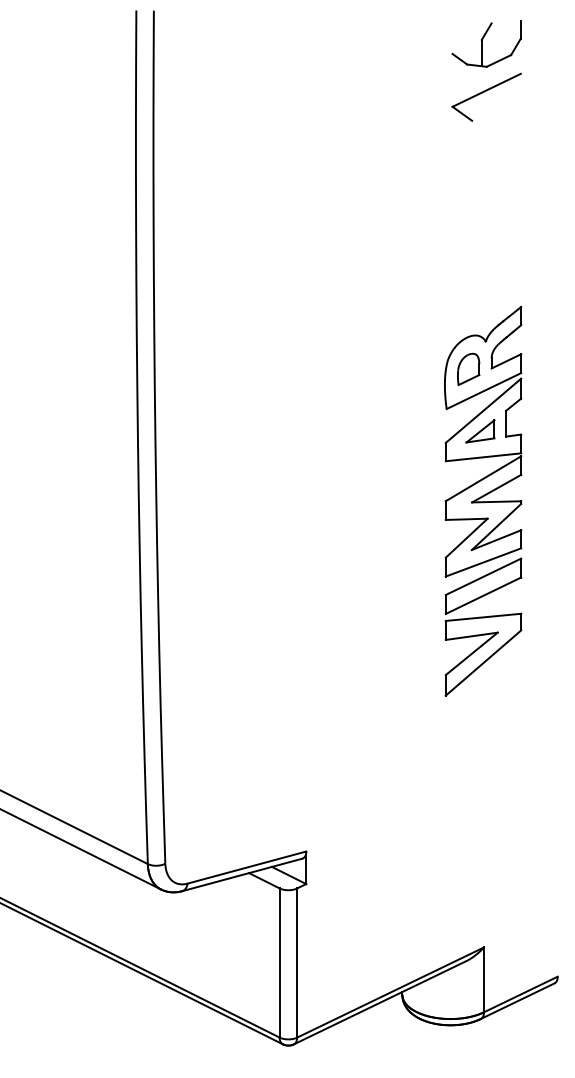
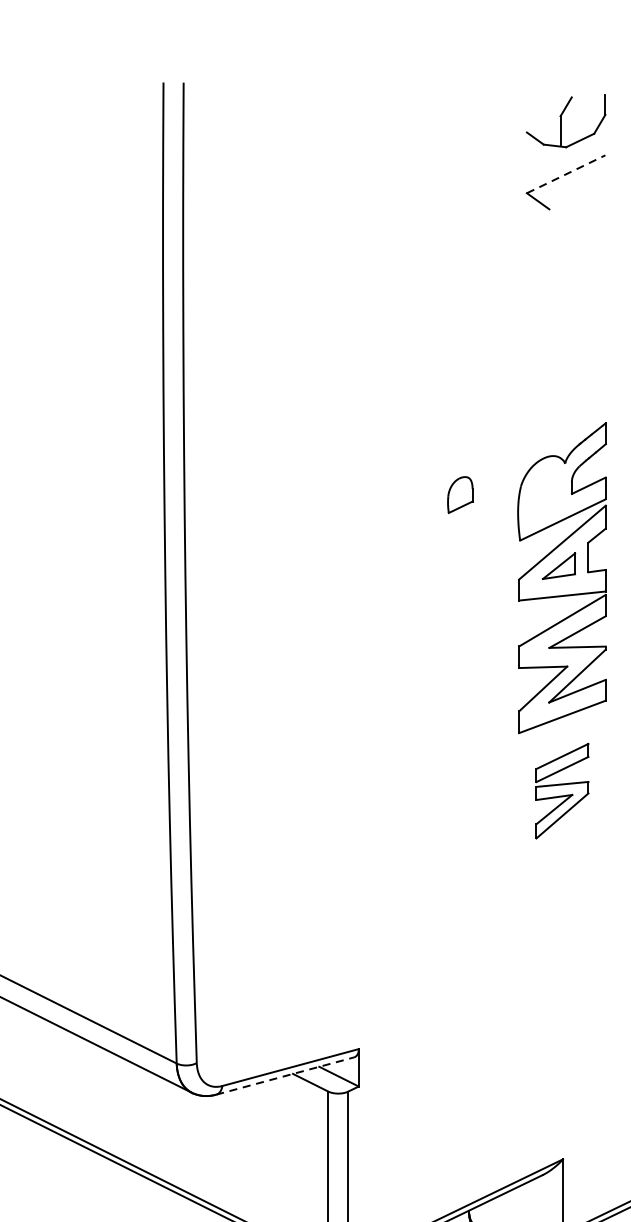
line: (486, 90) -> (565, 174), solid -> dashed
part: (468, 369) -> (460, 495), moved
part: (483, 626) -> (562, 790), size x0.6
line: (242, 874) -> (285, 1075), solid -> dashed

